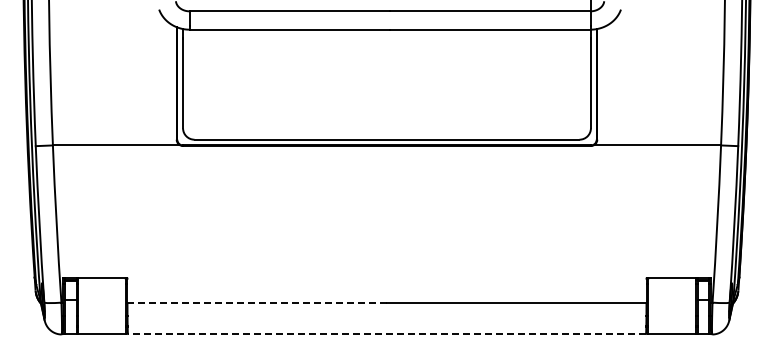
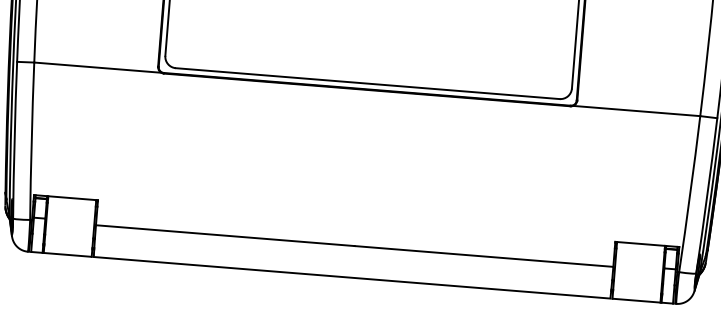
line: (257, 302) -> (225, 235), dashed -> solid
line: (387, 334) -> (352, 277), dashed -> solid

